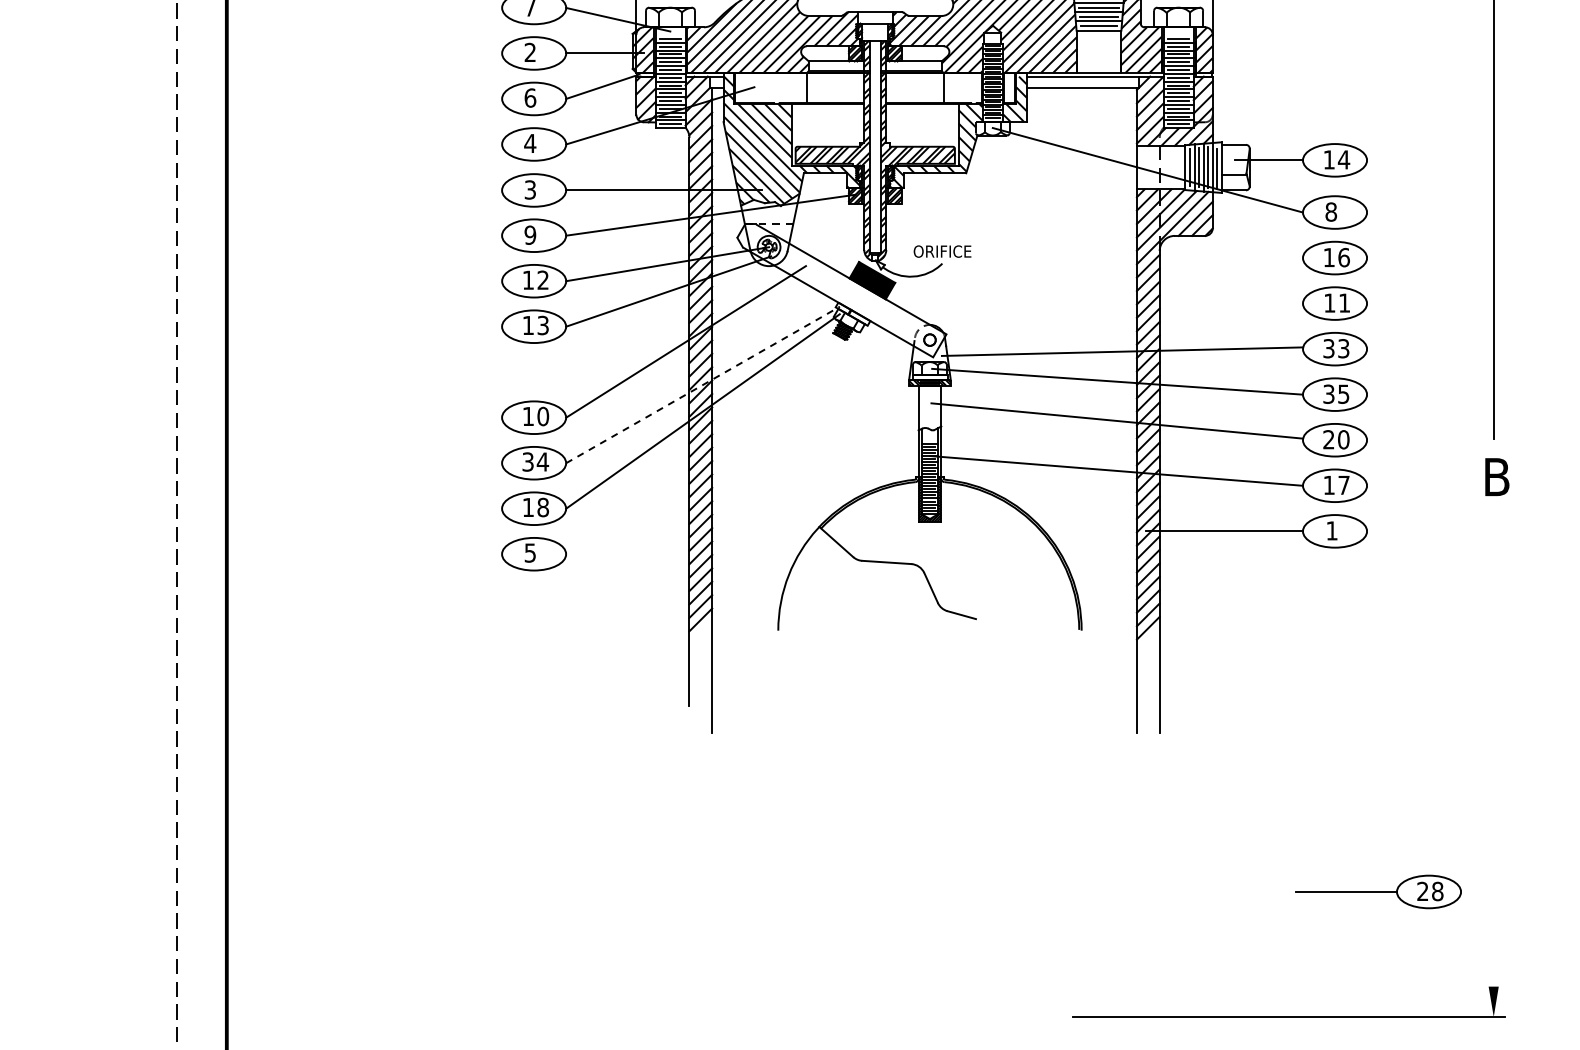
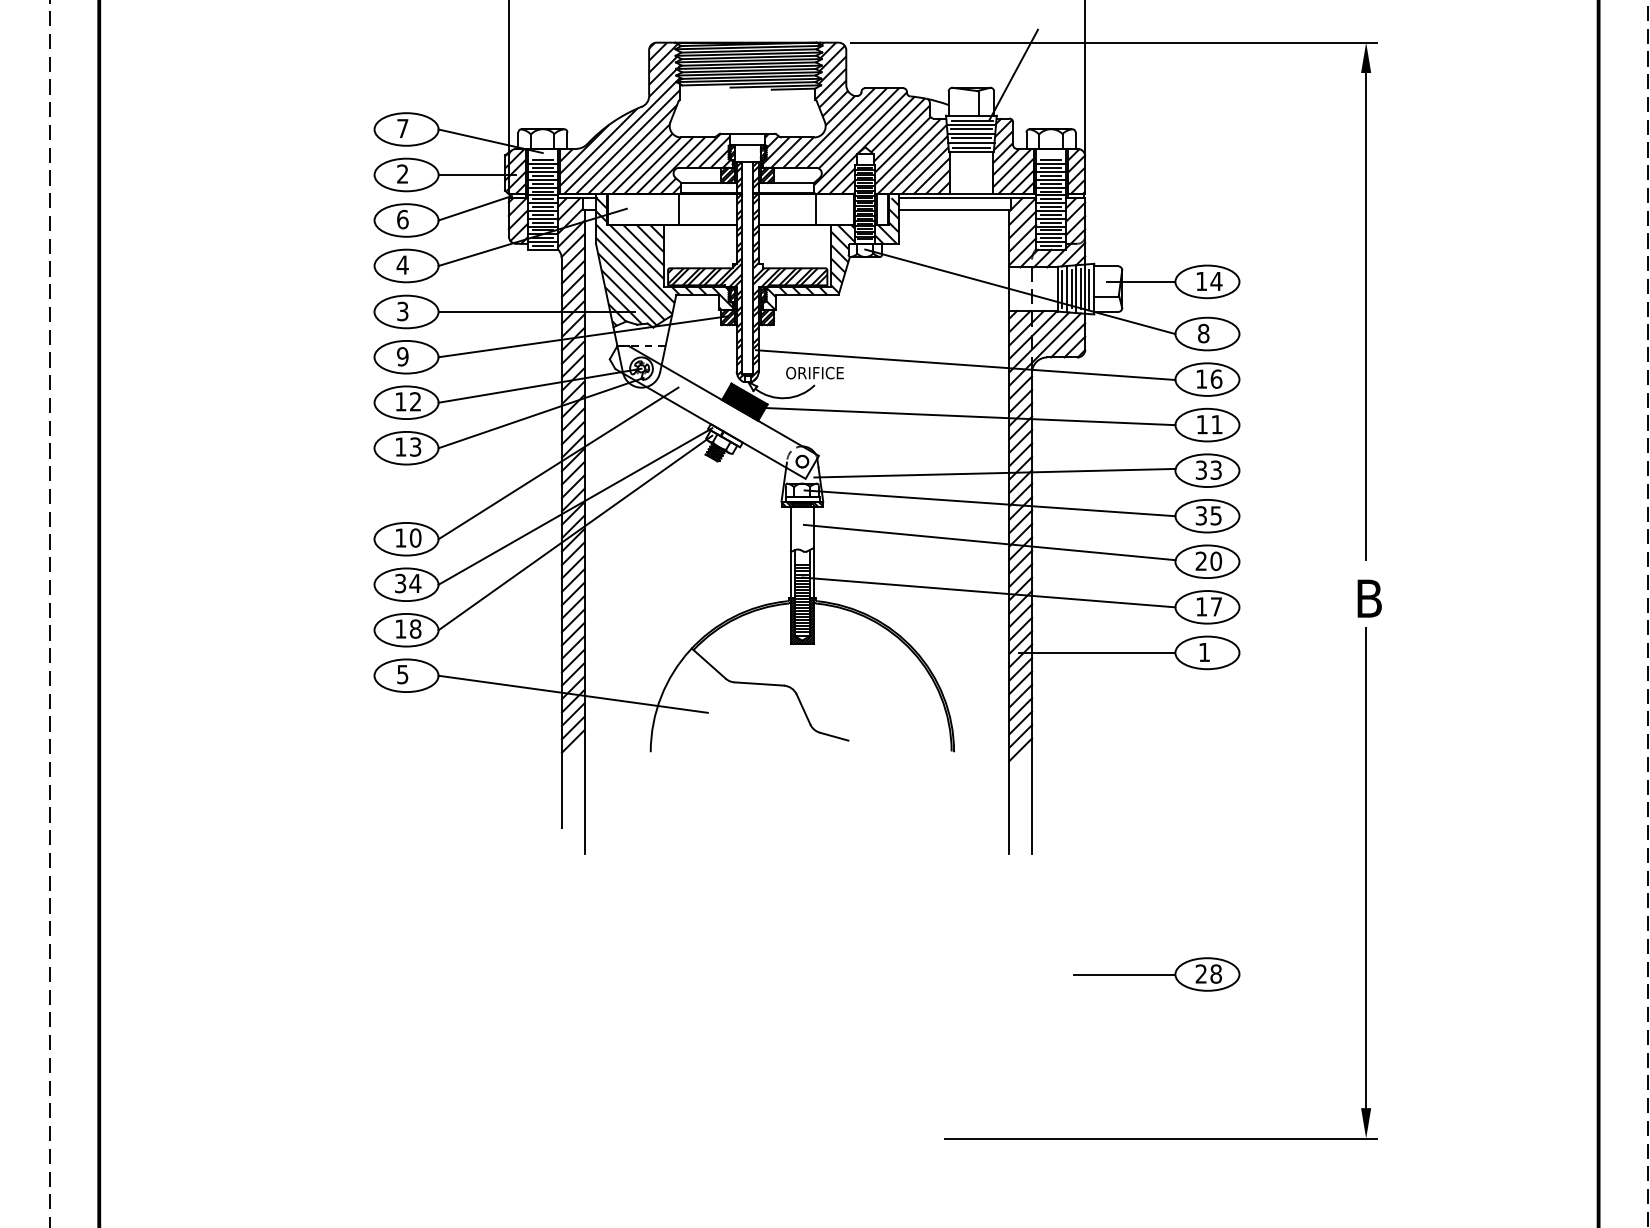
line: (1093, 243) -> (965, 365), added
line: (1092, 294) -> (964, 416), added
line: (703, 384) -> (575, 506), dashed -> solid
line: (700, 571) -> (572, 693), added
line: (1494, 746) -> (1366, 868), added
part: (1378, 891) -> (1156, 974), moved

